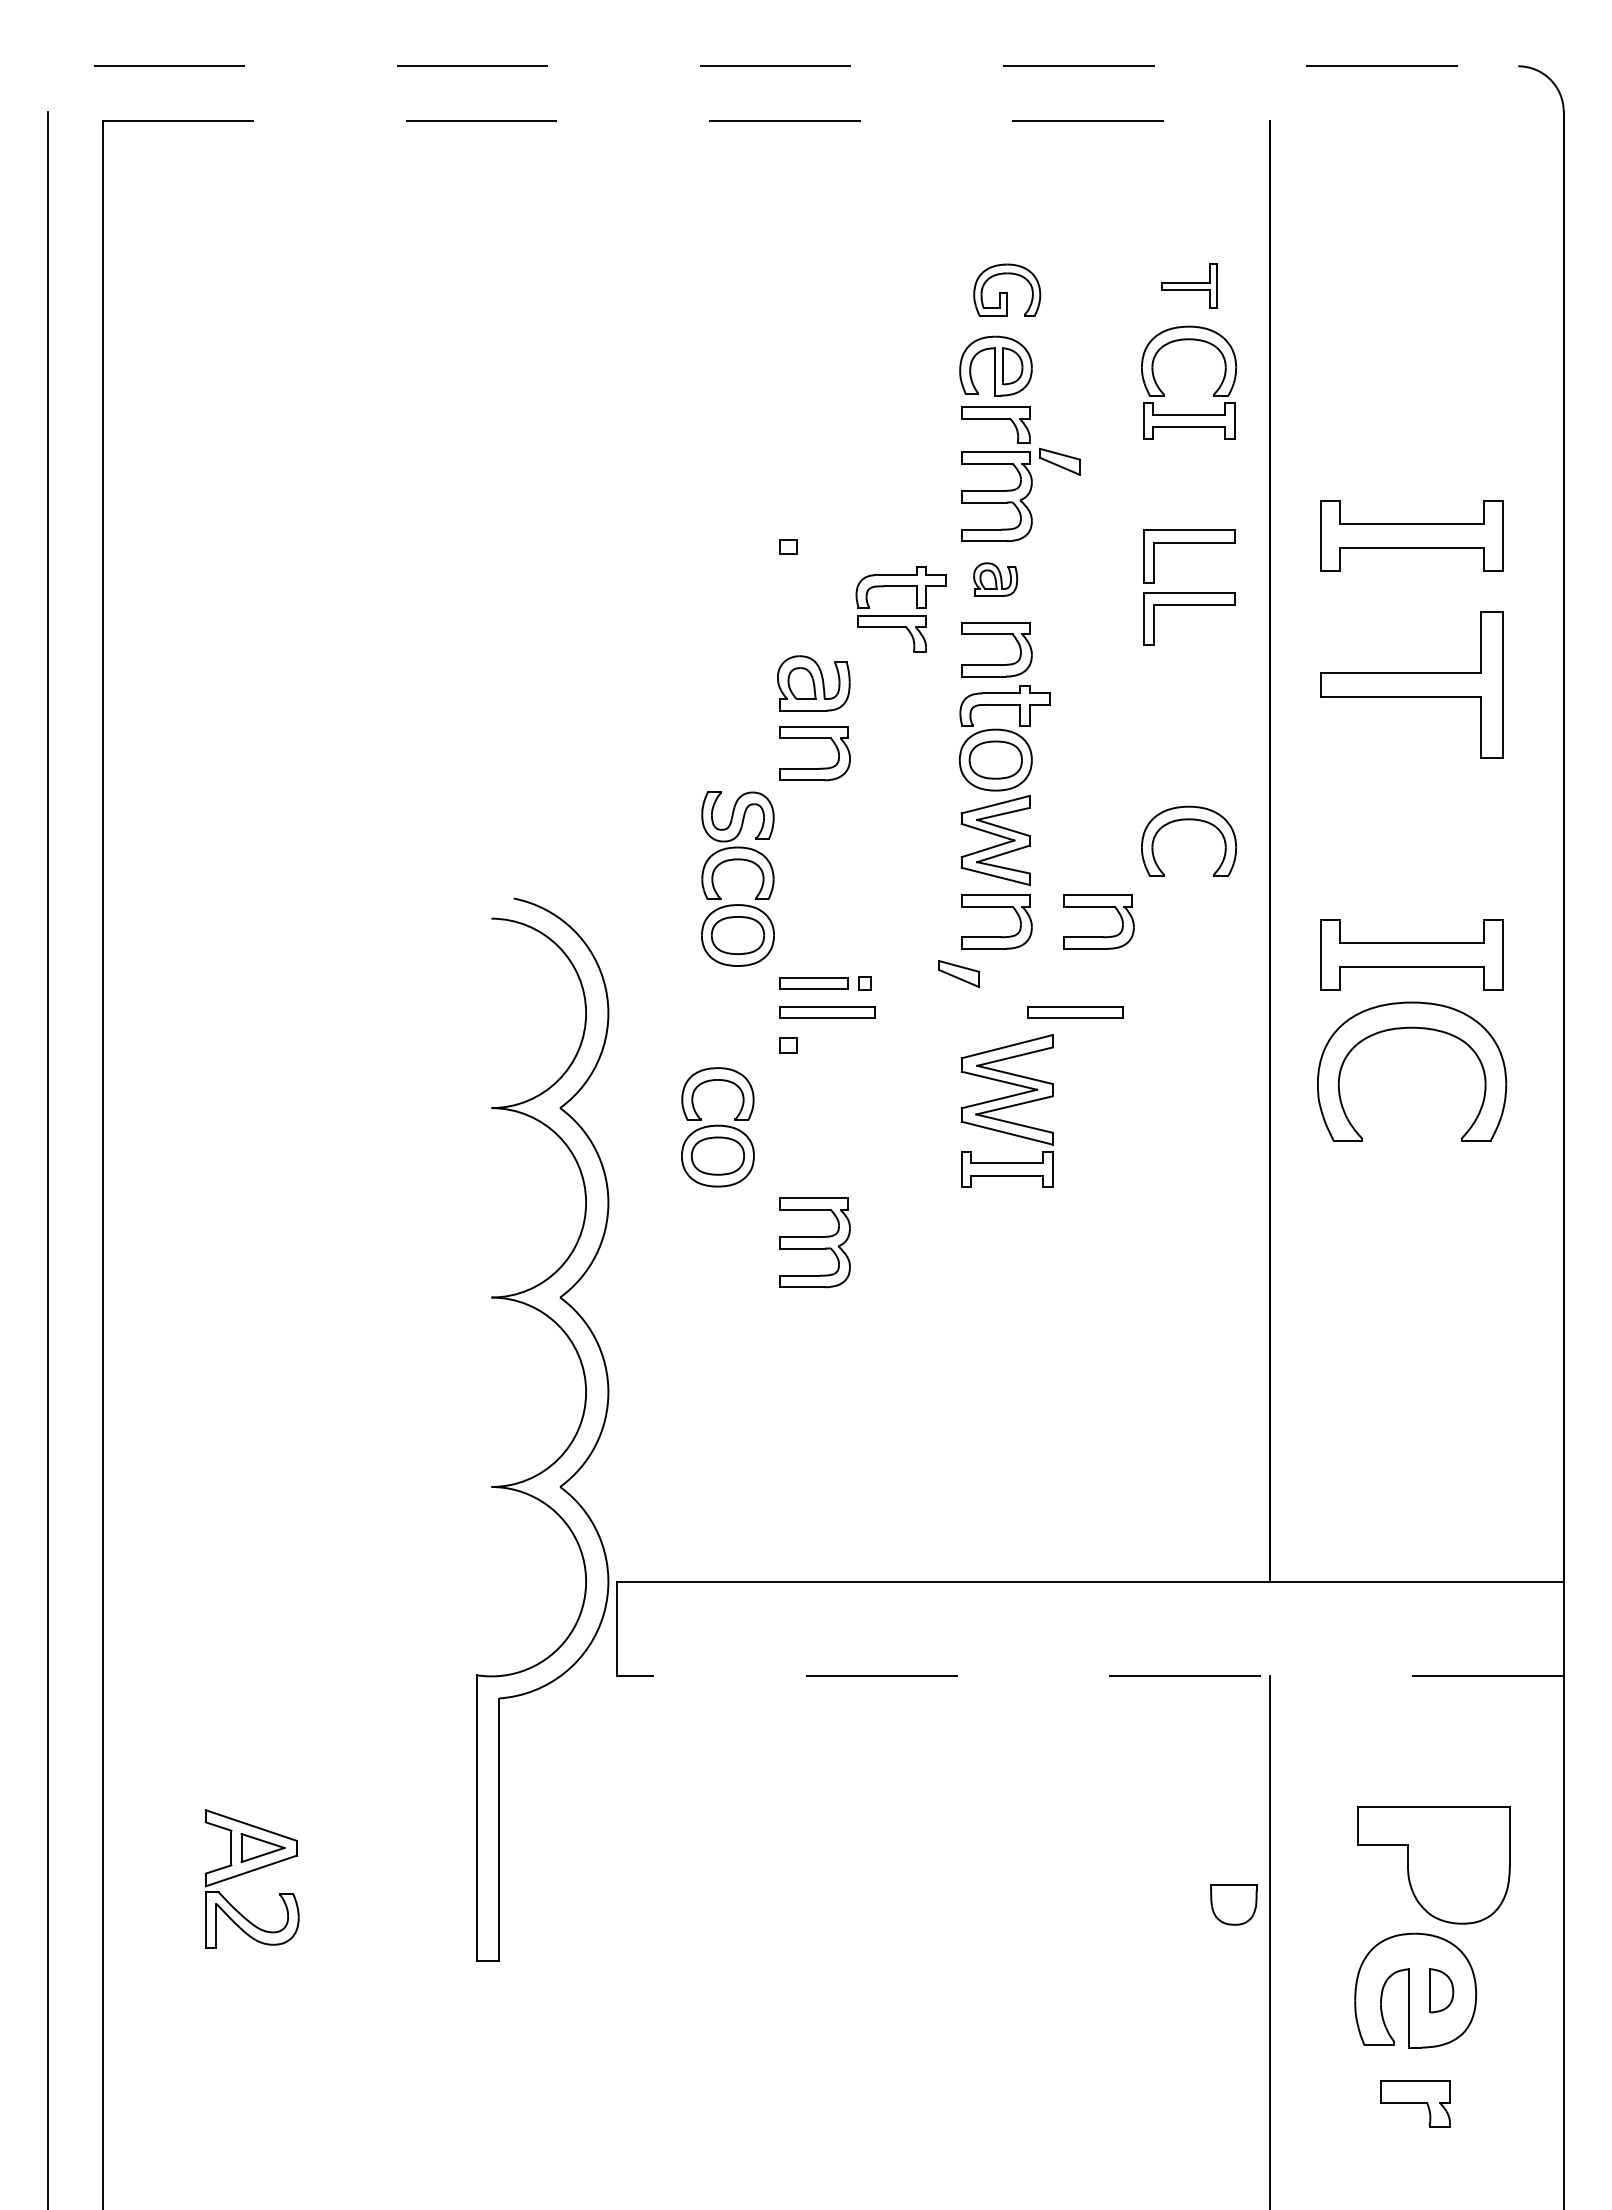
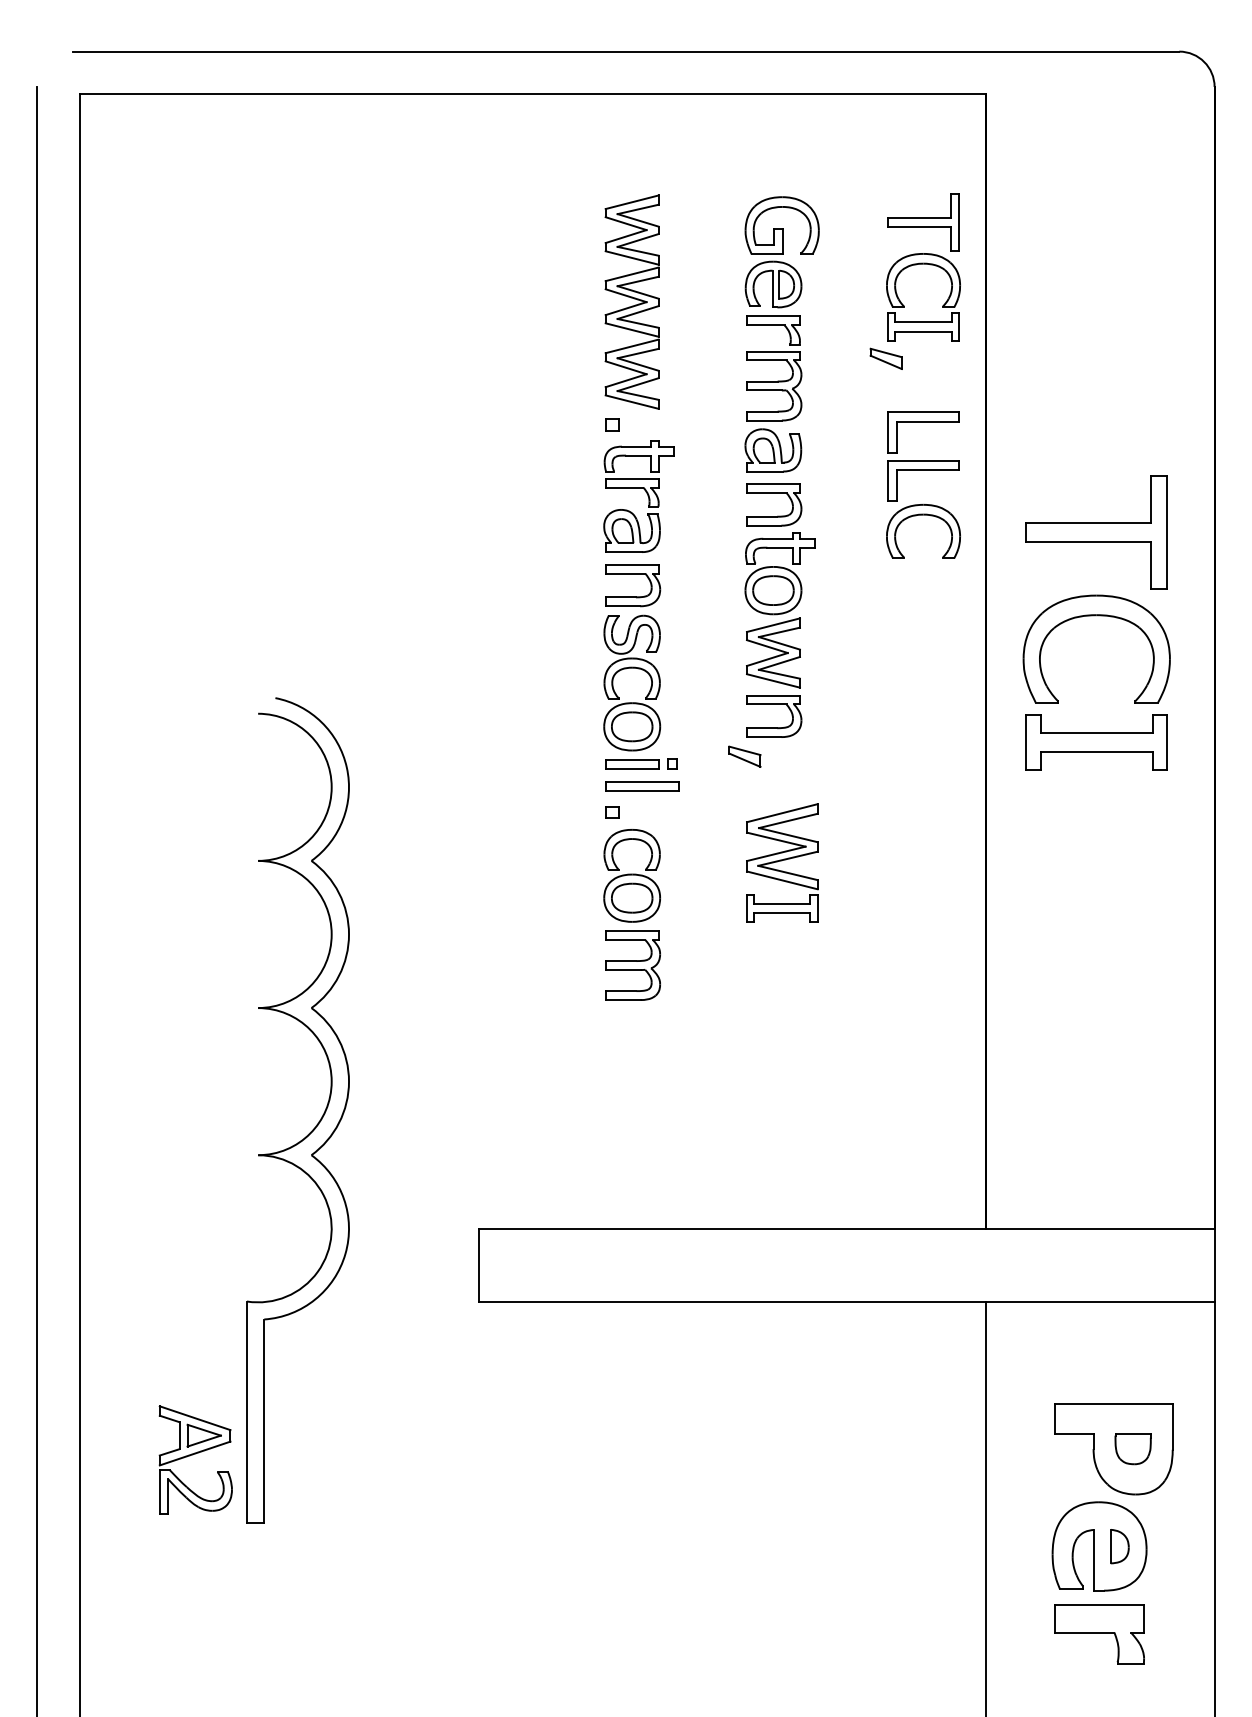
line: (806, 66) -> (626, 51), dashed -> solid
line: (686, 120) -> (533, 93), dashed -> solid
part: (1189, 286) -> (923, 222), size x1.67
part: (1007, 289) -> (782, 225), size x1.43
part: (813, 388) -> (631, 301), added
part: (1059, 461) -> (885, 358), moved
part: (1411, 535) -> (1096, 416), removed
part: (995, 579) -> (773, 450), size x1.67
part: (900, 609) -> (638, 473), moved
part: (1188, 820) -> (923, 515), moved
part: (737, 860) -> (631, 668), moved
part: (1098, 907) -> (853, 705), removed
part: (1075, 1012) -> (835, 786), removed
part: (1412, 1028) -> (1097, 615), moved
part: (717, 1127) -> (631, 875), moved
part: (567, 1446) -> (317, 1123), moved
line: (1090, 1676) -> (846, 1302), dashed -> solid
part: (1233, 1904) -> (1132, 1448), moved
part: (1415, 2104) -> (1099, 1634), size x1.67

